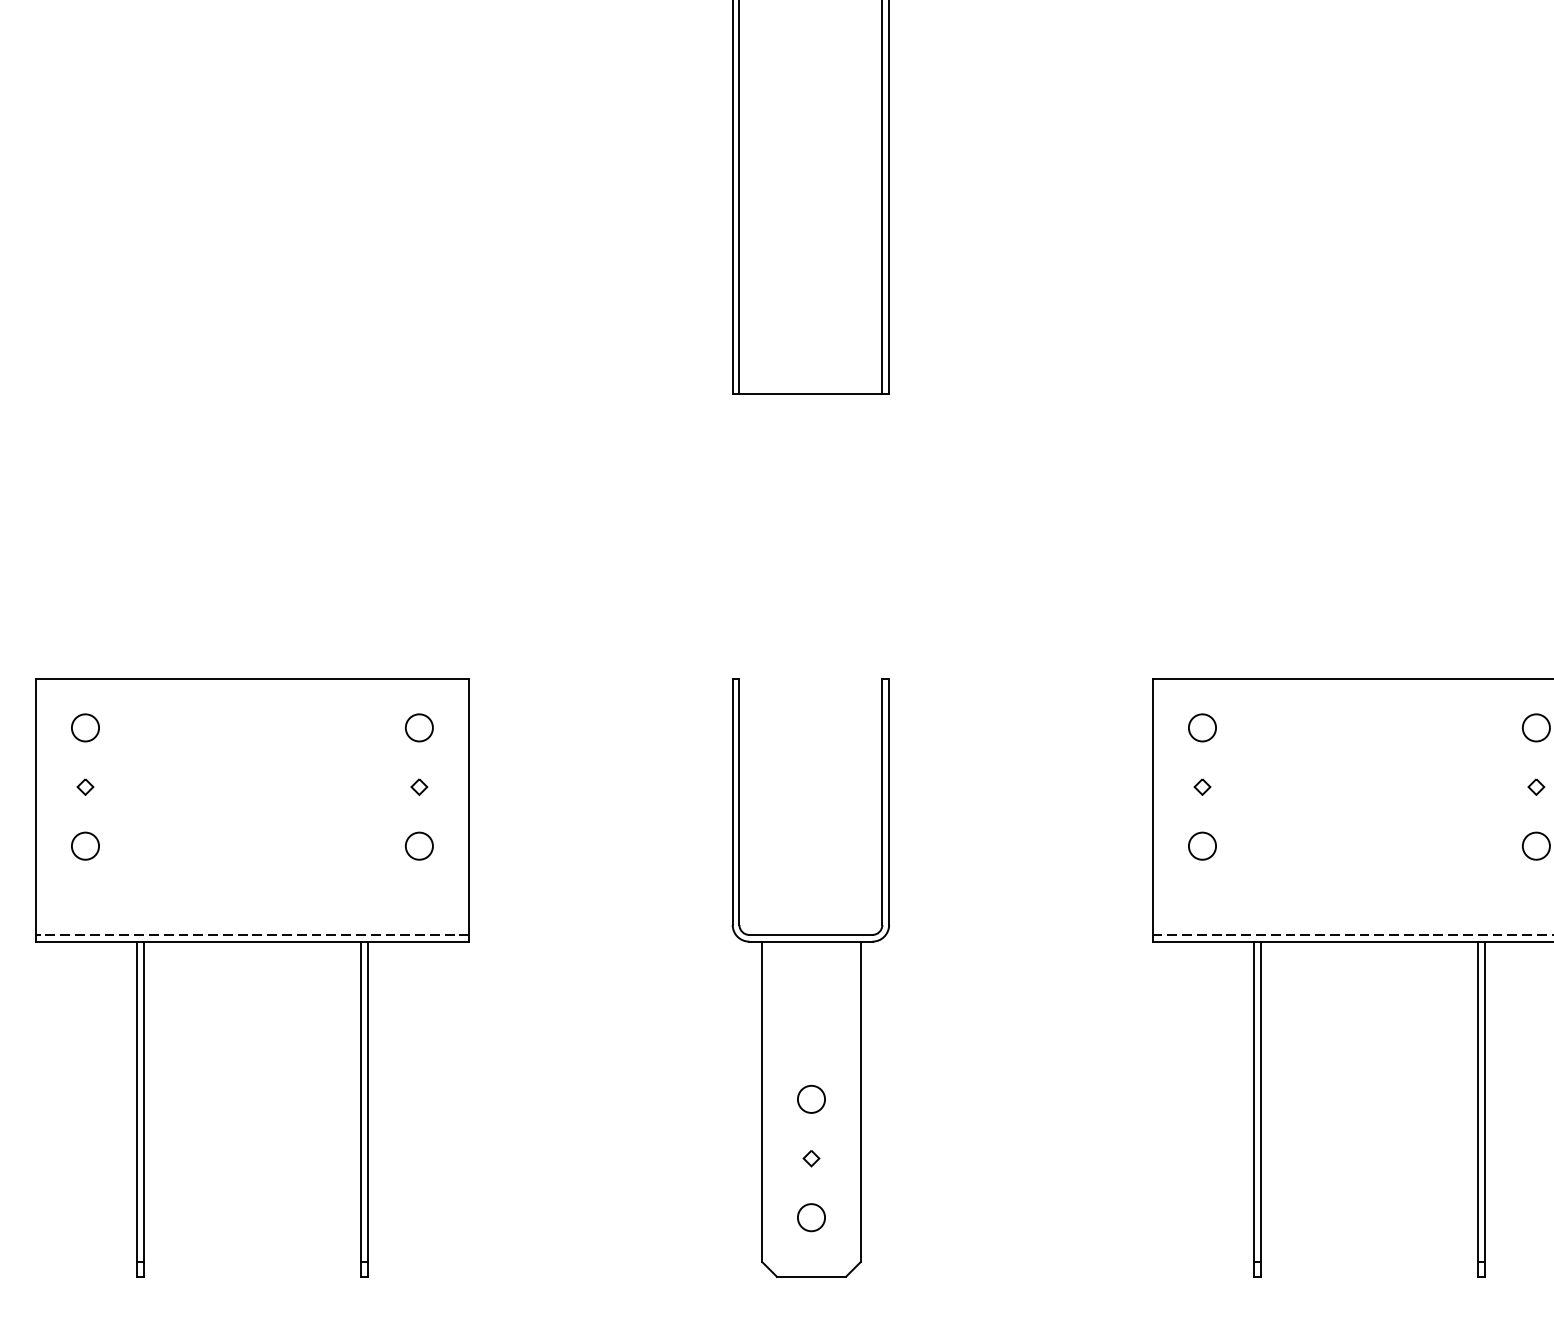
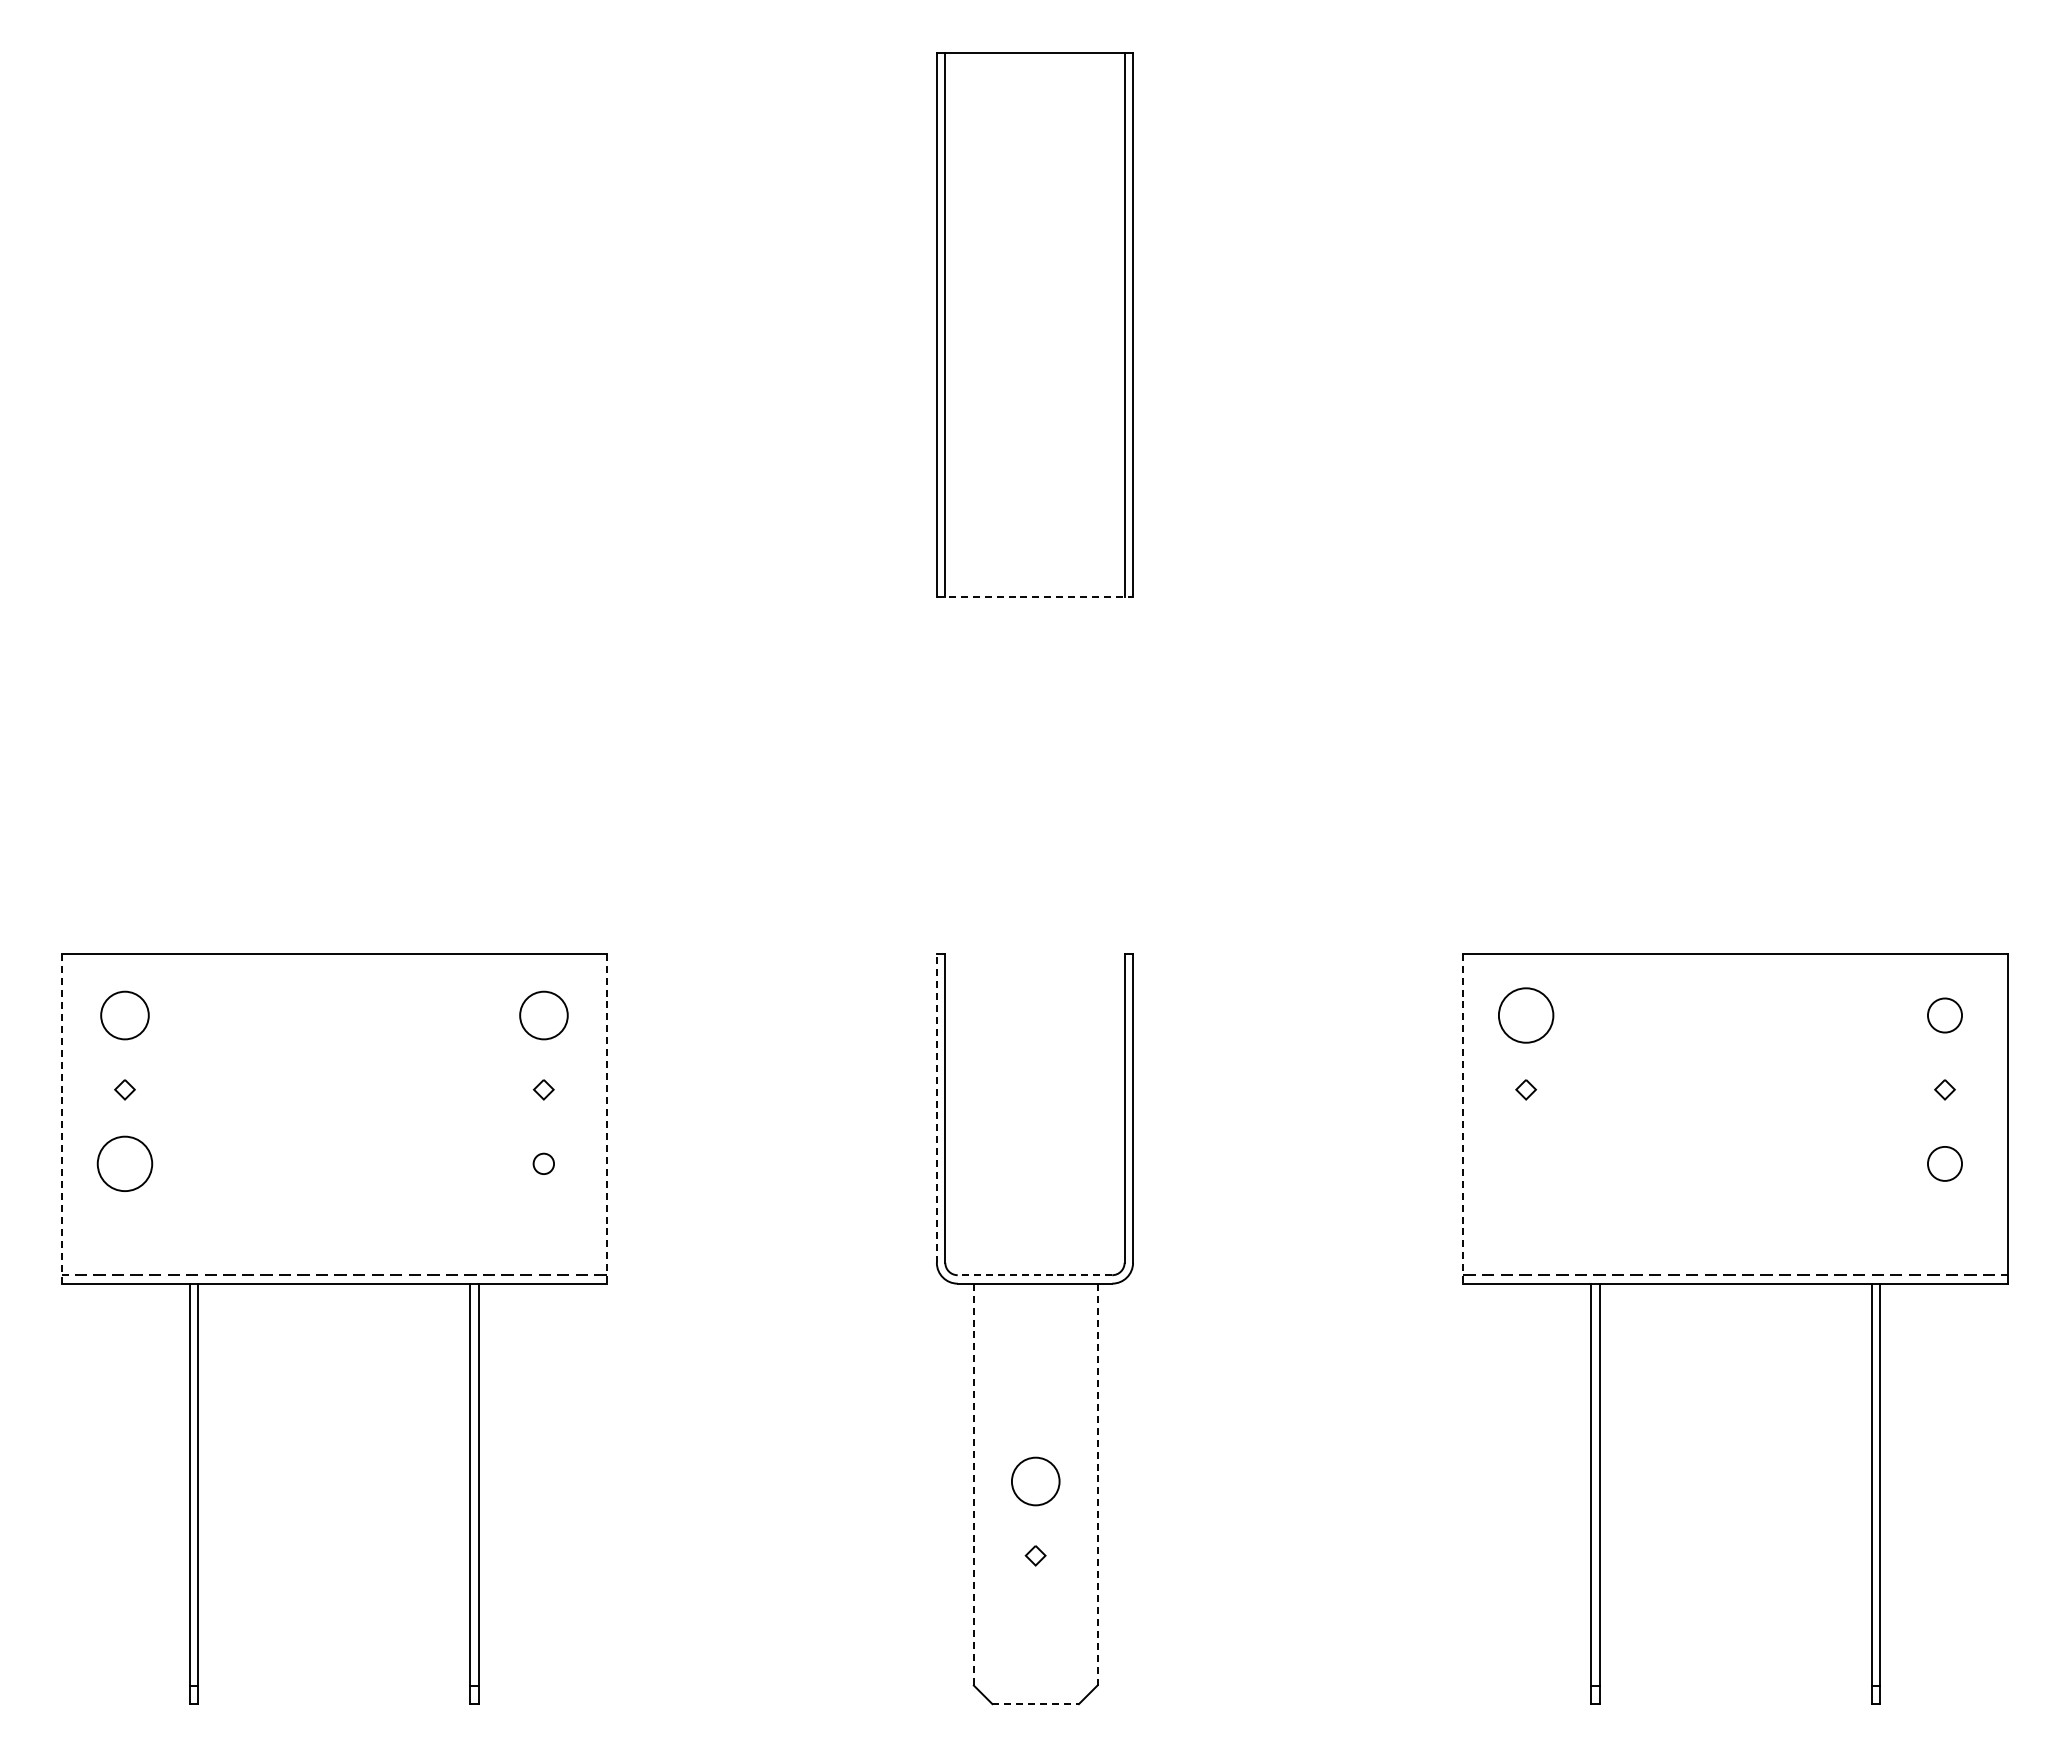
line: (811, 393) -> (1035, 596), solid -> dashed
circle: (85, 727) -> (124, 1015), size x1.4
circle: (419, 727) -> (543, 1015), size x1.4
circle: (1202, 727) -> (1526, 1015), size x1.6
line: (732, 802) -> (936, 1108), solid -> dashed
line: (35, 809) -> (62, 1118), solid -> dashed
line: (469, 809) -> (606, 1118), solid -> dashed
line: (1152, 809) -> (1463, 1118), solid -> dashed
circle: (85, 845) -> (124, 1163), size x1.6
circle: (419, 845) -> (543, 1163), size x0.6
circle: (1201, 845) -> (1525, 1163), removed
line: (810, 935) -> (1034, 1275), solid -> dashed
circle: (811, 1099) -> (1035, 1481), size x1.4
line: (761, 1101) -> (973, 1484), solid -> dashed
line: (860, 1101) -> (1097, 1484), solid -> dashed
circle: (811, 1217) -> (1035, 1629), removed
line: (812, 1277) -> (1036, 1704), solid -> dashed

